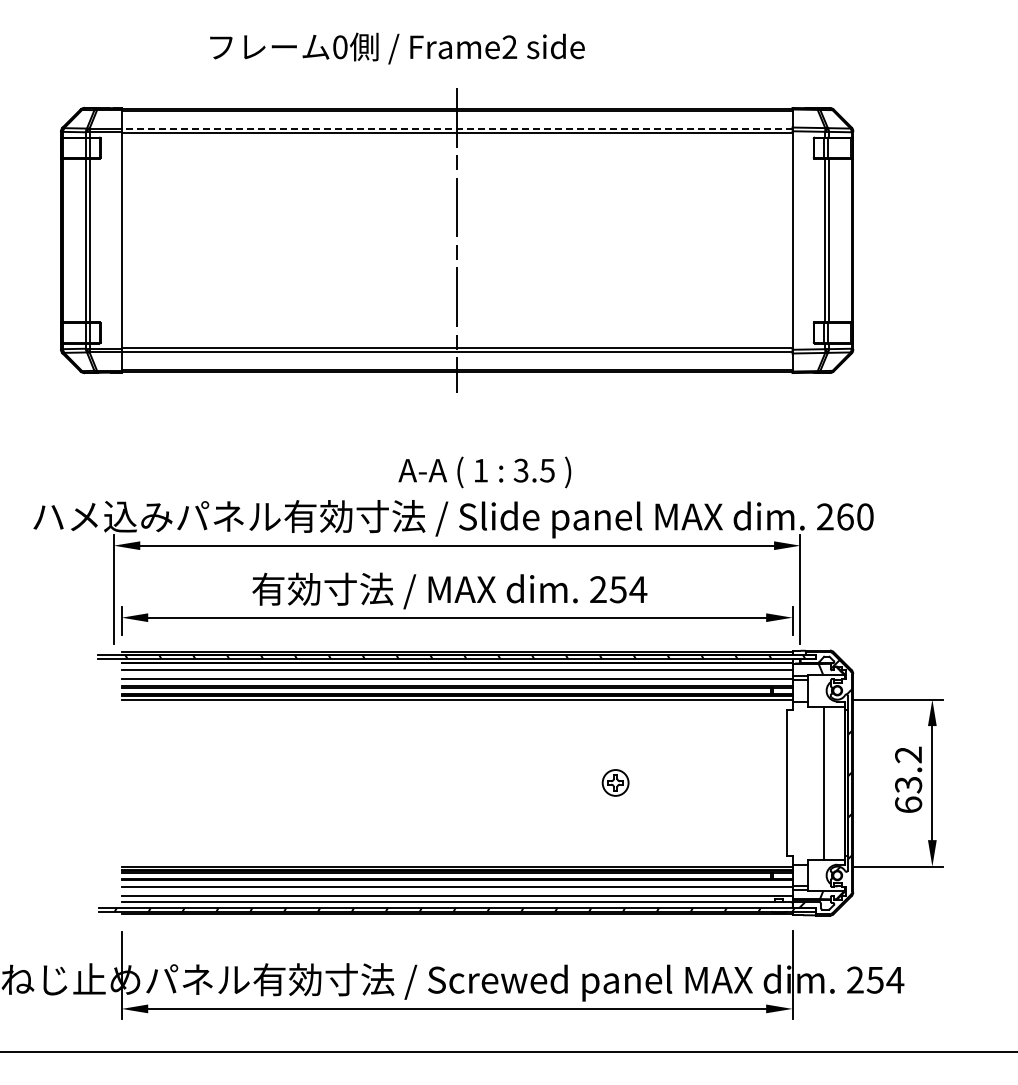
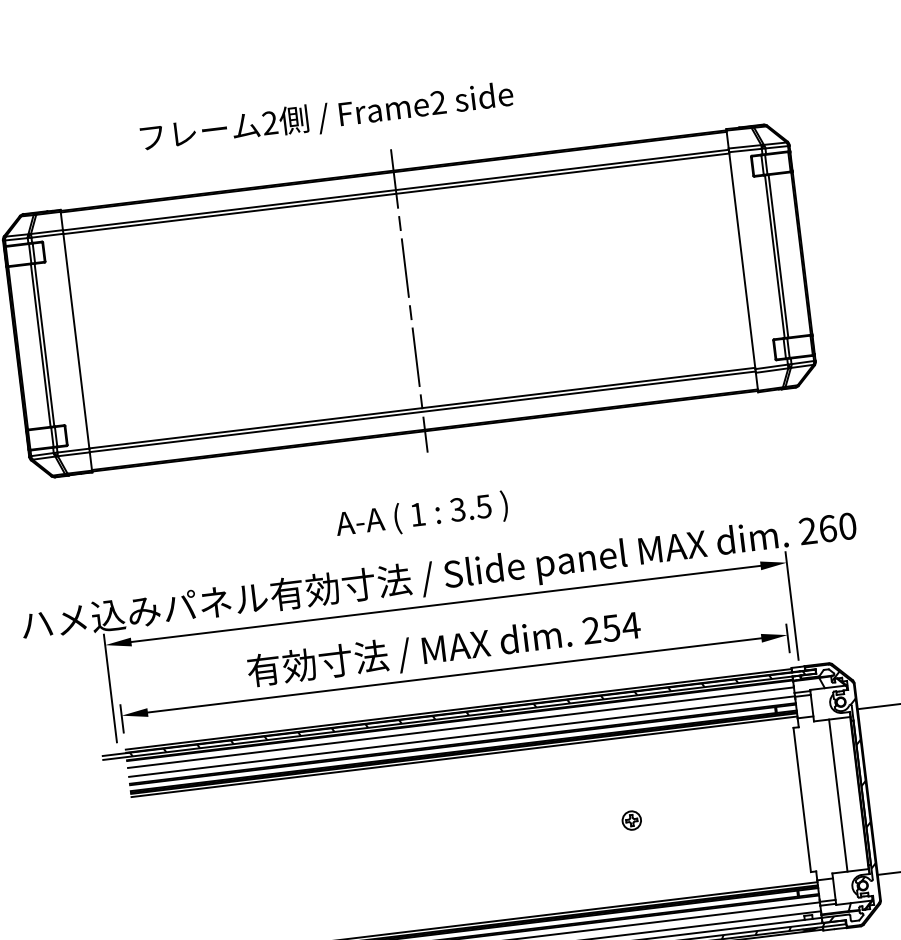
text: (340, 47) -> (270, 123), 0 -> 2
line: (456, 128) -> (395, 189), dashed -> solid
text: (484, 472) -> (421, 516), moved
part: (615, 783) -> (631, 820), size x0.71

